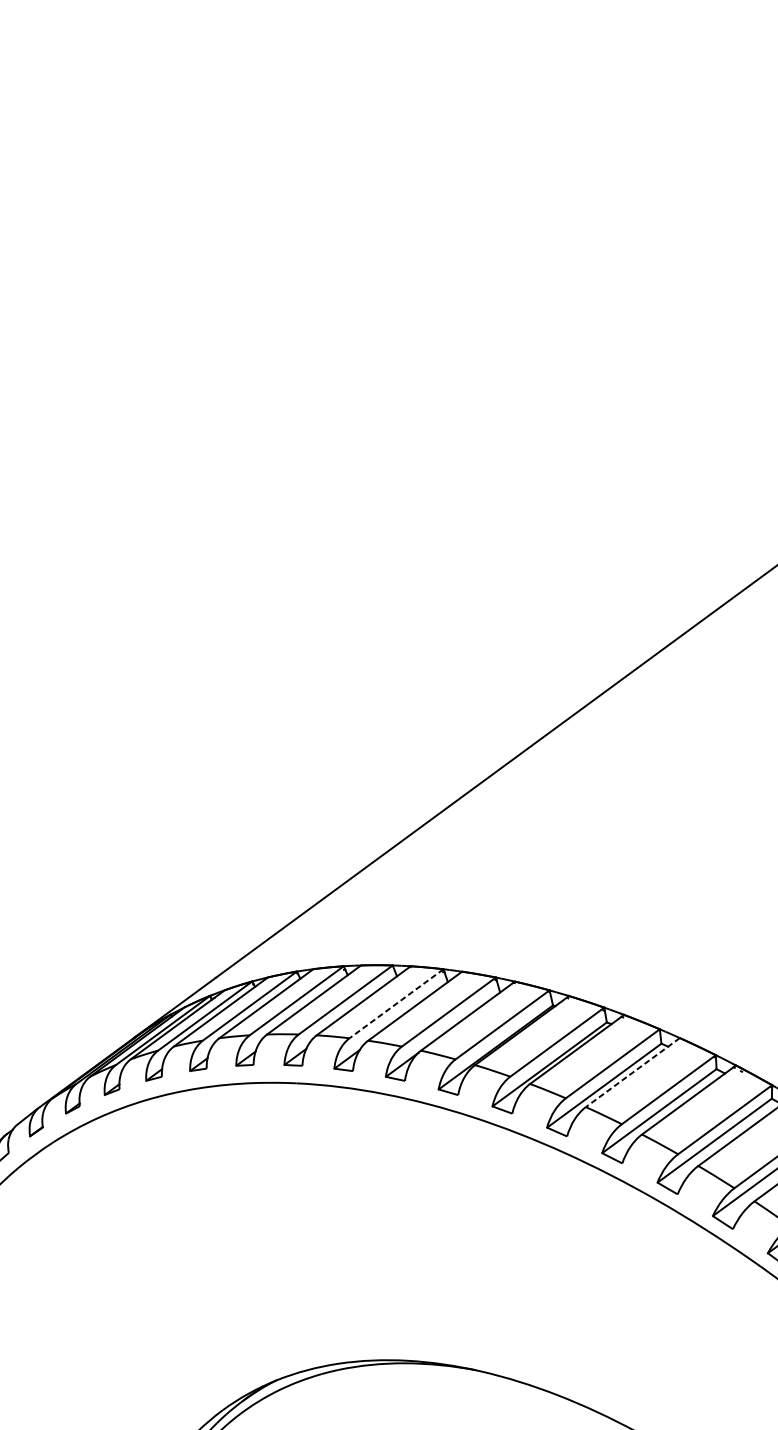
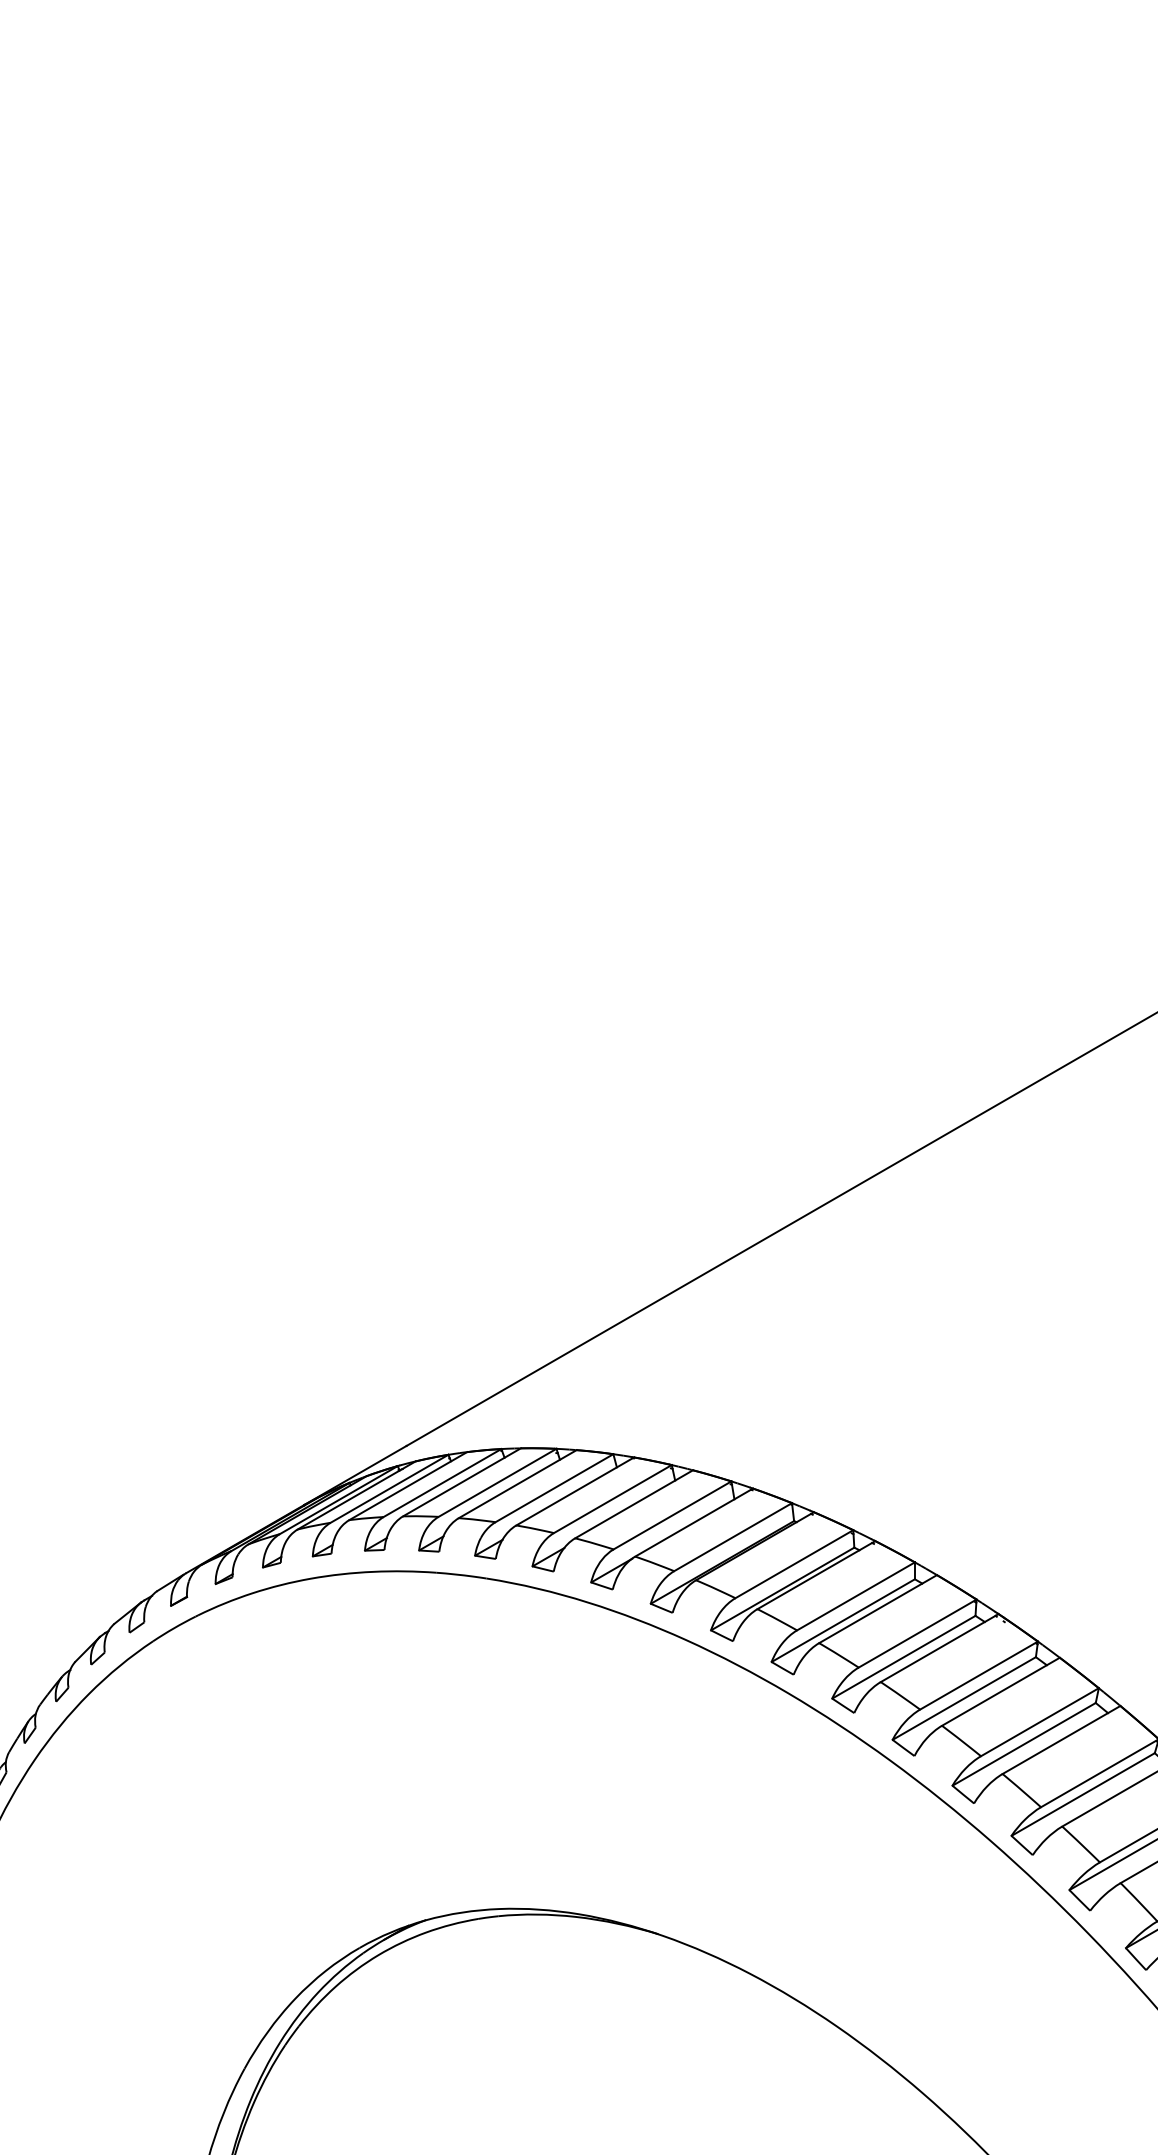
line: (396, 1004) -> (612, 1499), dashed -> solid
line: (632, 1072) -> (877, 1609), dashed -> solid

